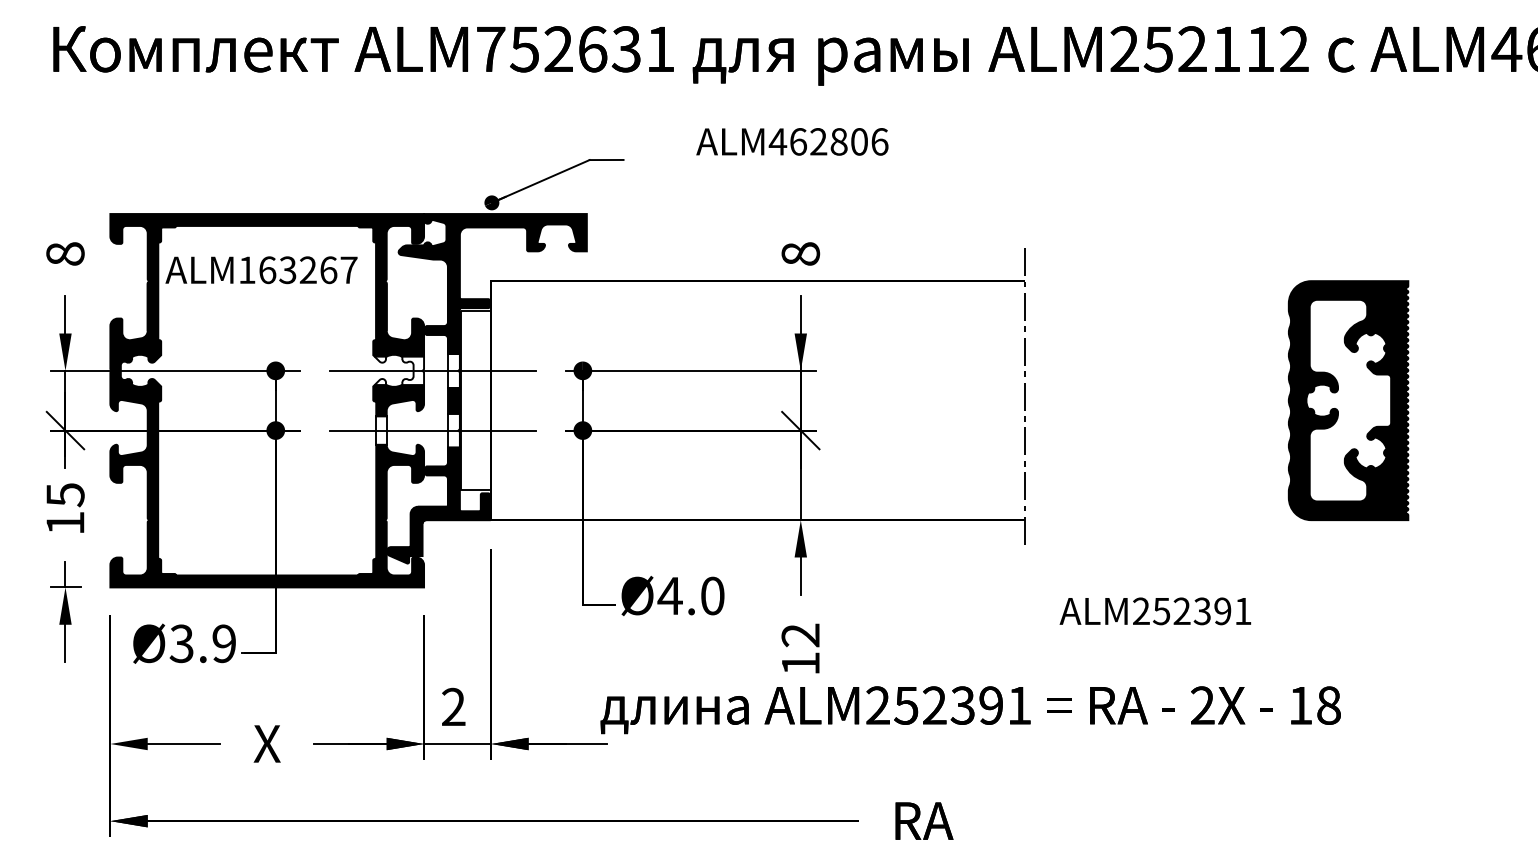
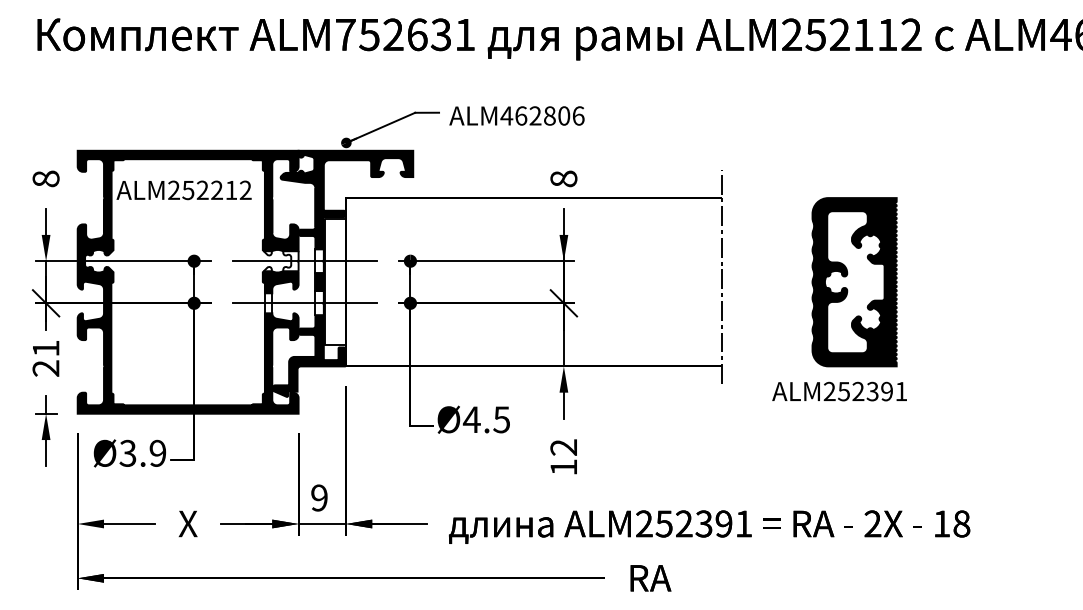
text: (791, 141) -> (516, 115), moved
text: (297, 270) -> (209, 190), ALM163267 -> ALM252212
part: (1348, 401) -> (854, 282), moved
text: (64, 508) -> (45, 358), 15 -> 21
text: (712, 595) -> (501, 419), Ø4.0 -> Ø4.5
text: (1155, 611) -> (839, 391), moved
text: (453, 706) -> (319, 497), 2 -> 9
text: (970, 709) -> (709, 526), moved

